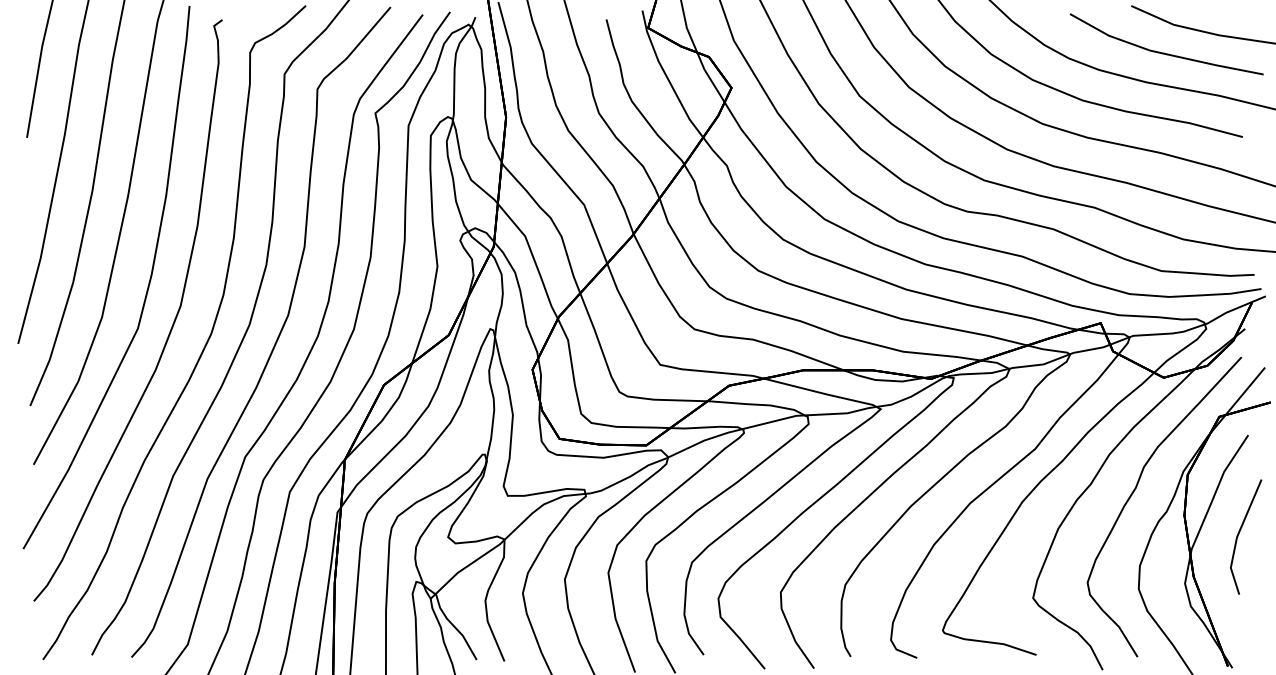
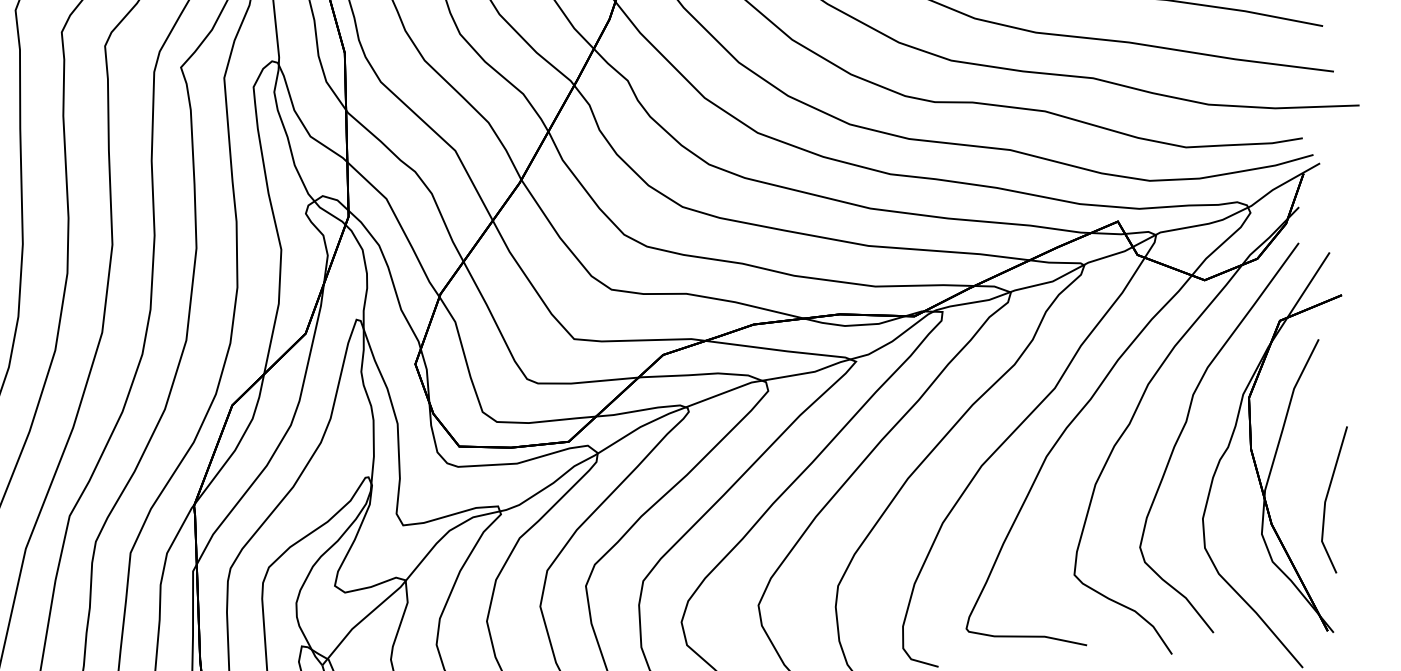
line: (1240, 532) -> (1328, 495), moved

